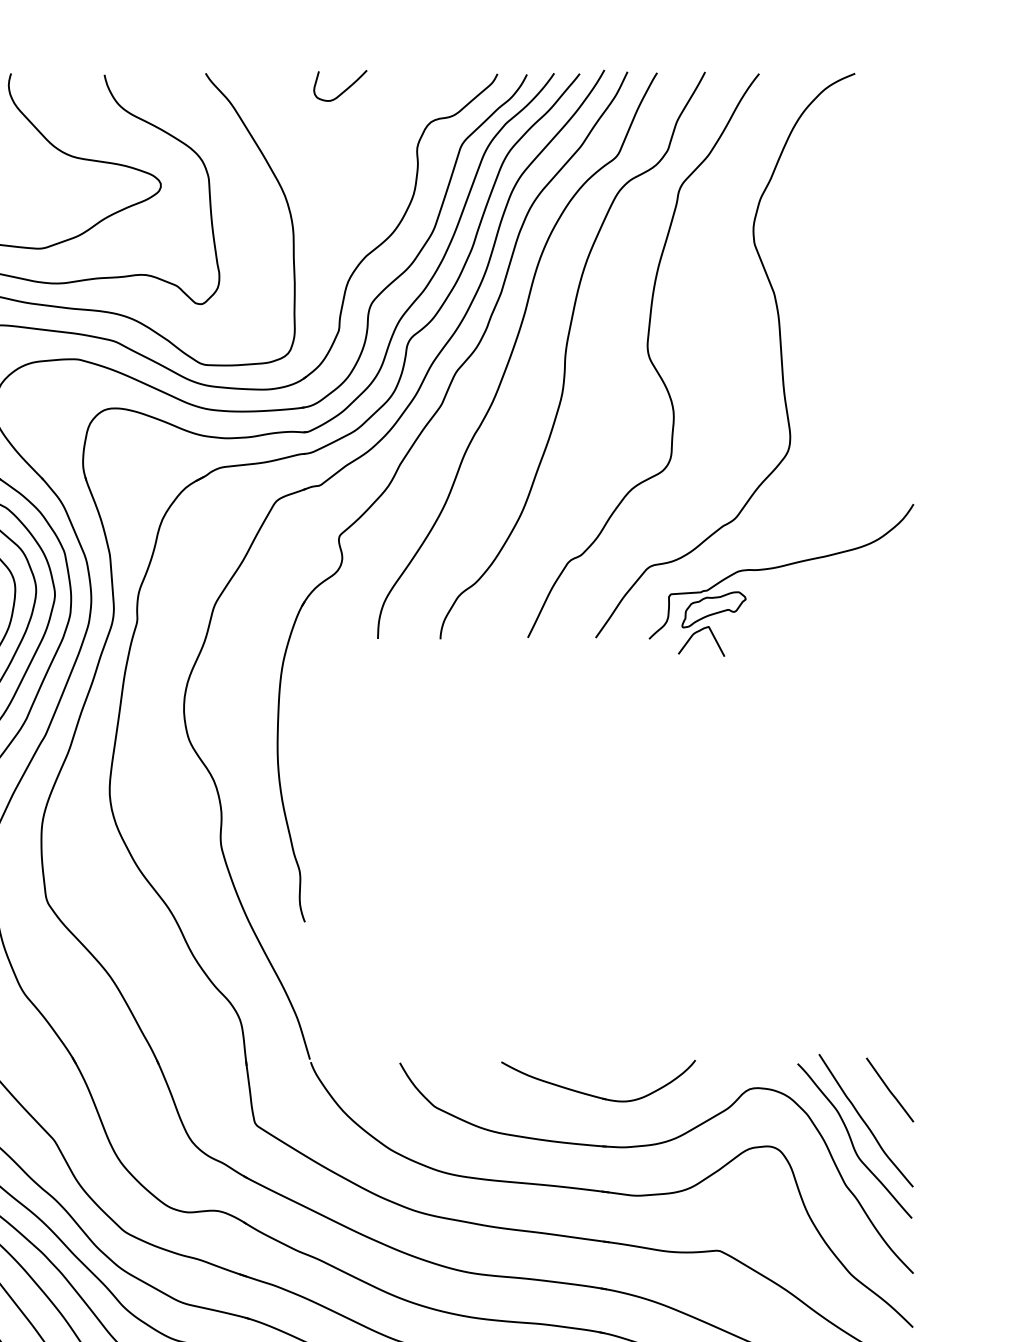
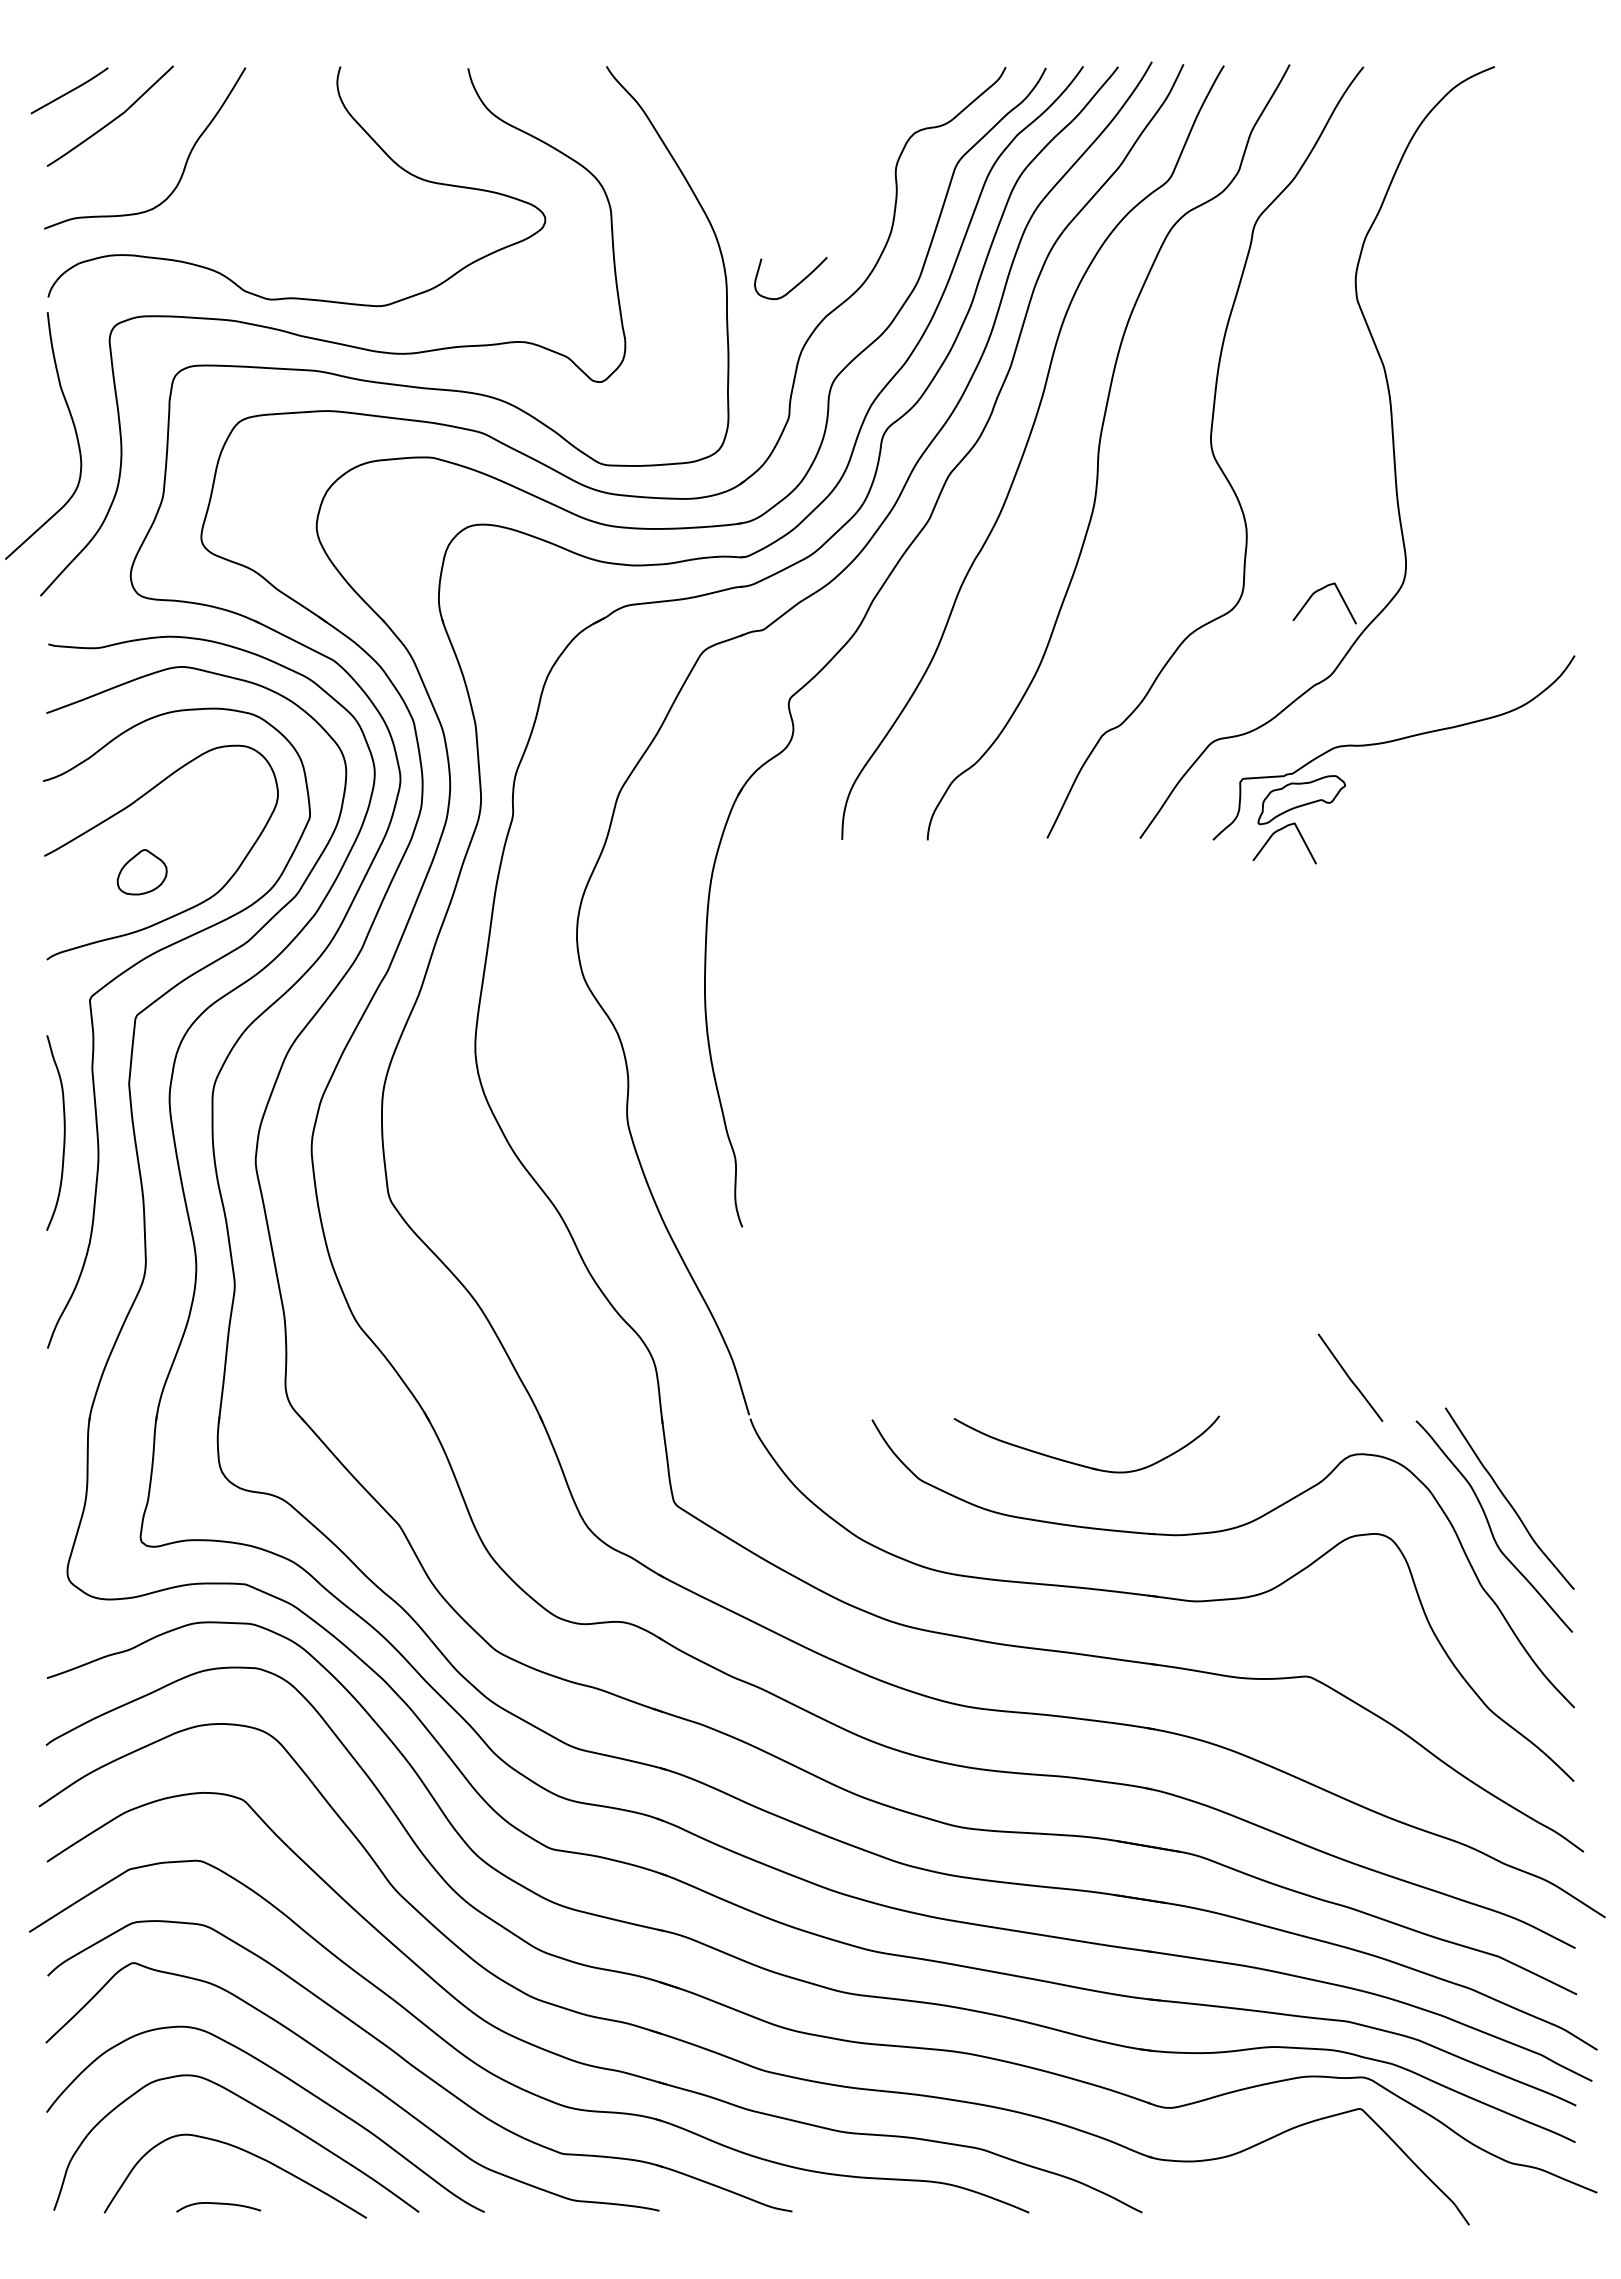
curve: (345, 89) -> (797, 283), moved
curve: (726, 457) -> (1318, 591), added
curve: (890, 1089) -> (1350, 1377), moved
part: (592, 1094) -> (1078, 1463), moved

